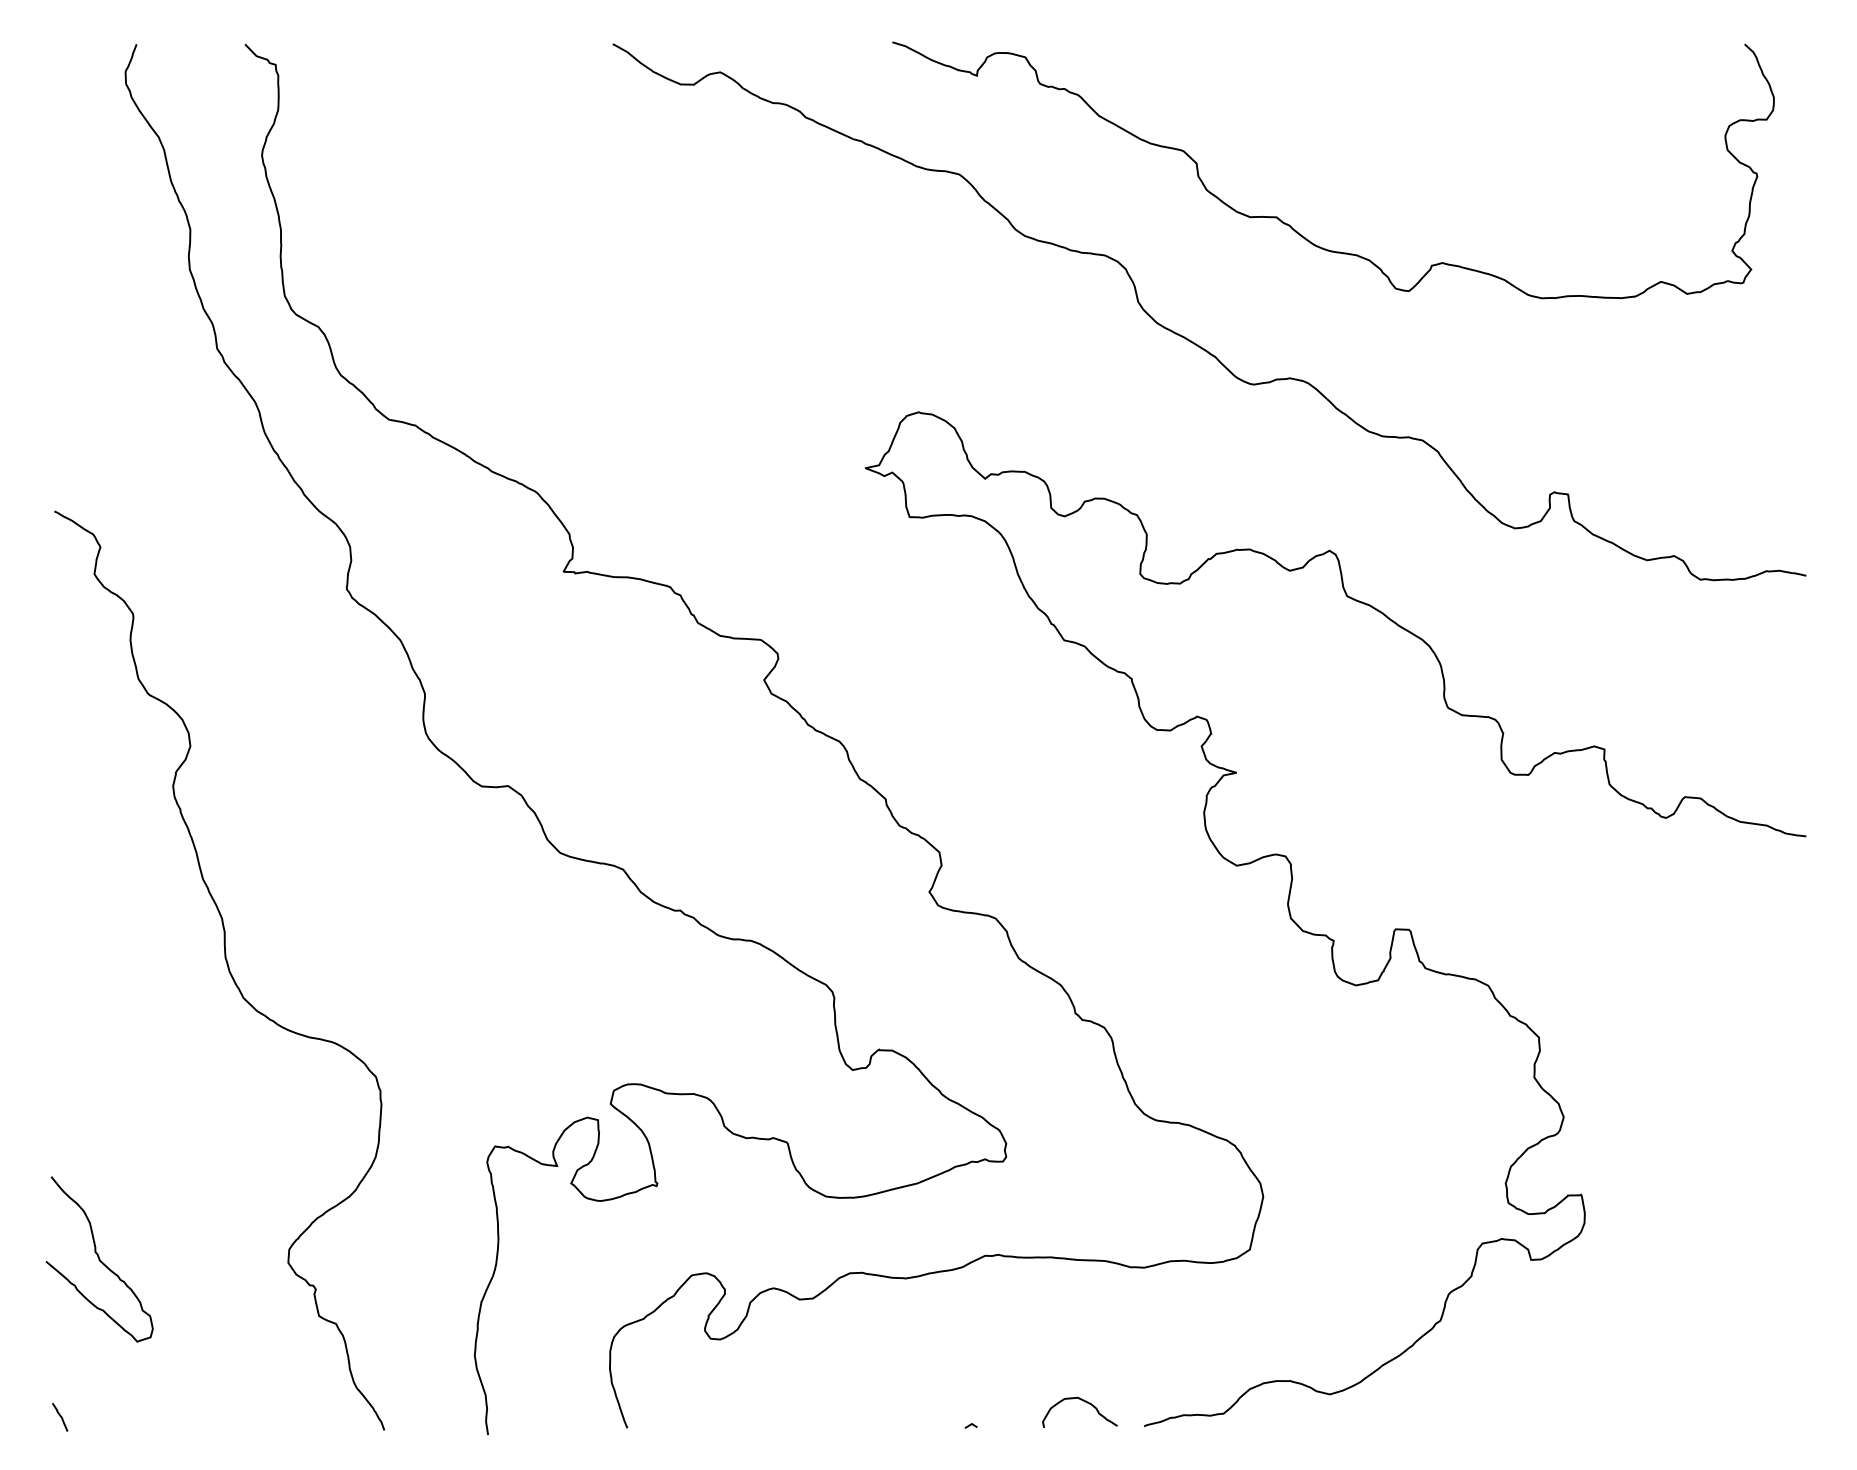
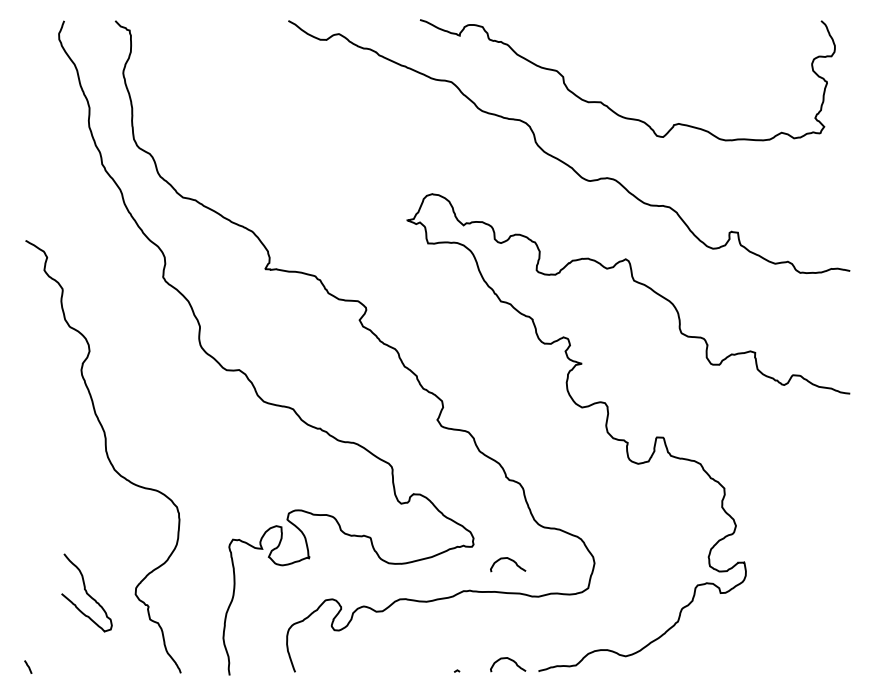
curve: (1084, 1190) -> (510, 560), added
curve: (98, 1258) -> (86, 592), moved

